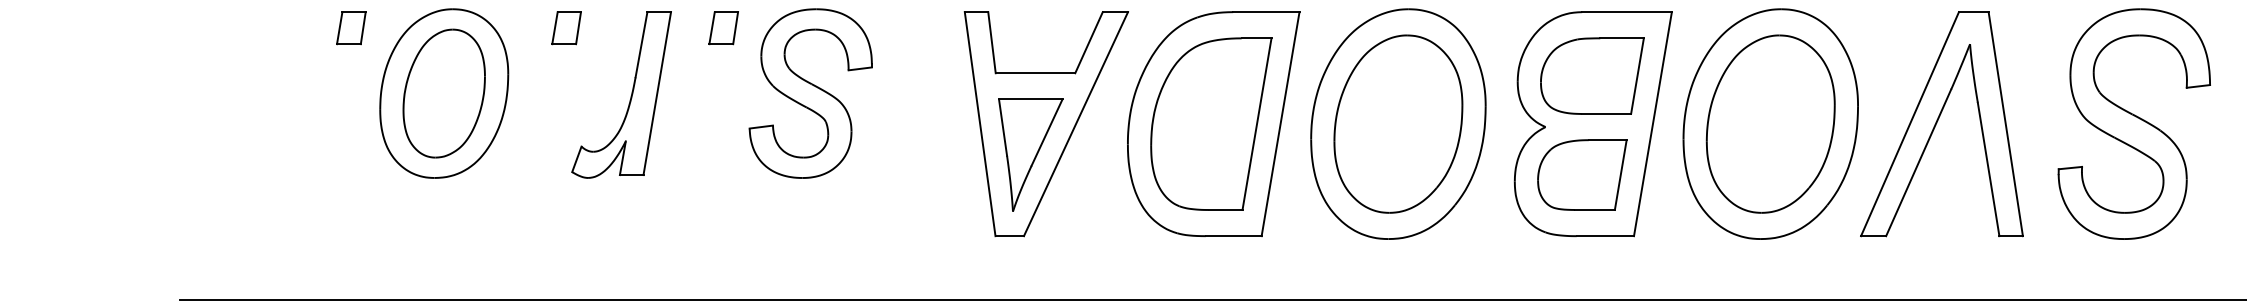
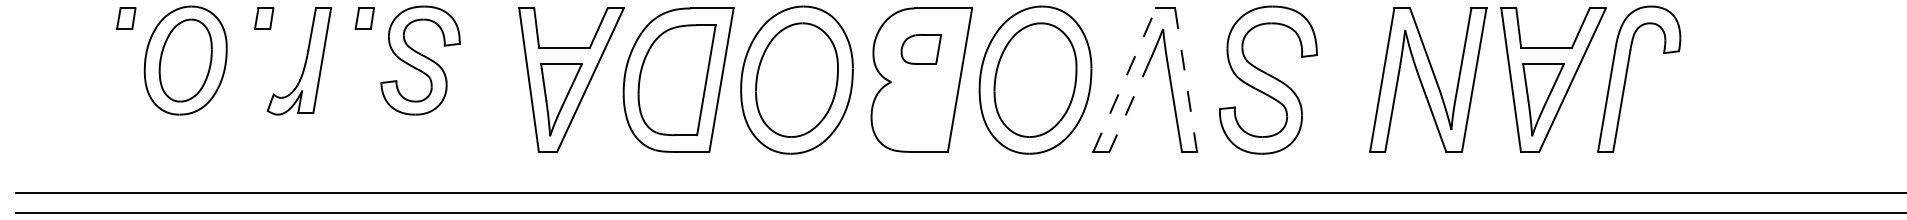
part: (1592, 76) -> (921, 49), size x0.6
line: (1909, 123) -> (1124, 79), solid -> dashed
line: (2006, 124) -> (1186, 80), solid -> dashed
line: (1919, 163) -> (1130, 105), solid -> dashed
part: (1581, 174) -> (914, 112), removed

